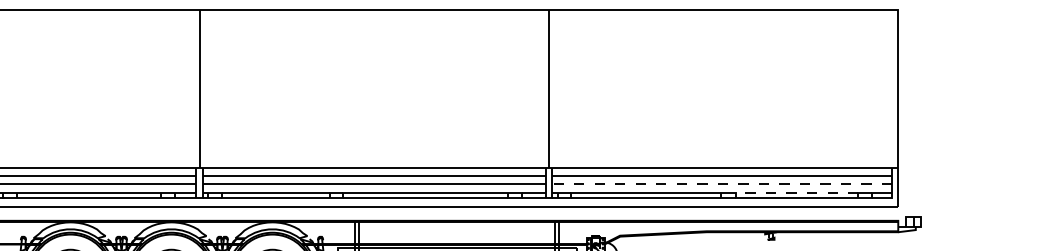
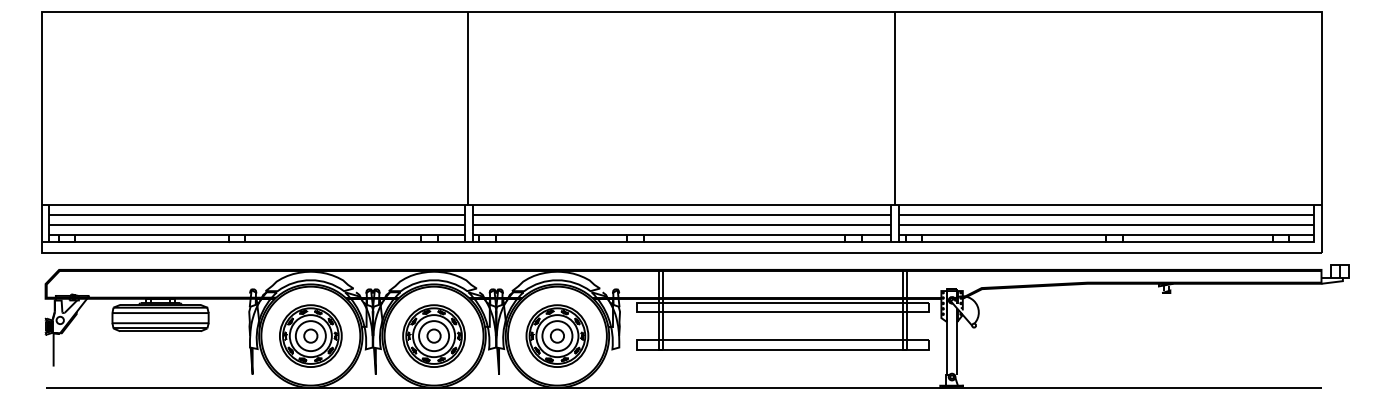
line: (722, 184) -> (1106, 225), dashed -> solid
line: (796, 192) -> (1197, 235), dashed -> solid

